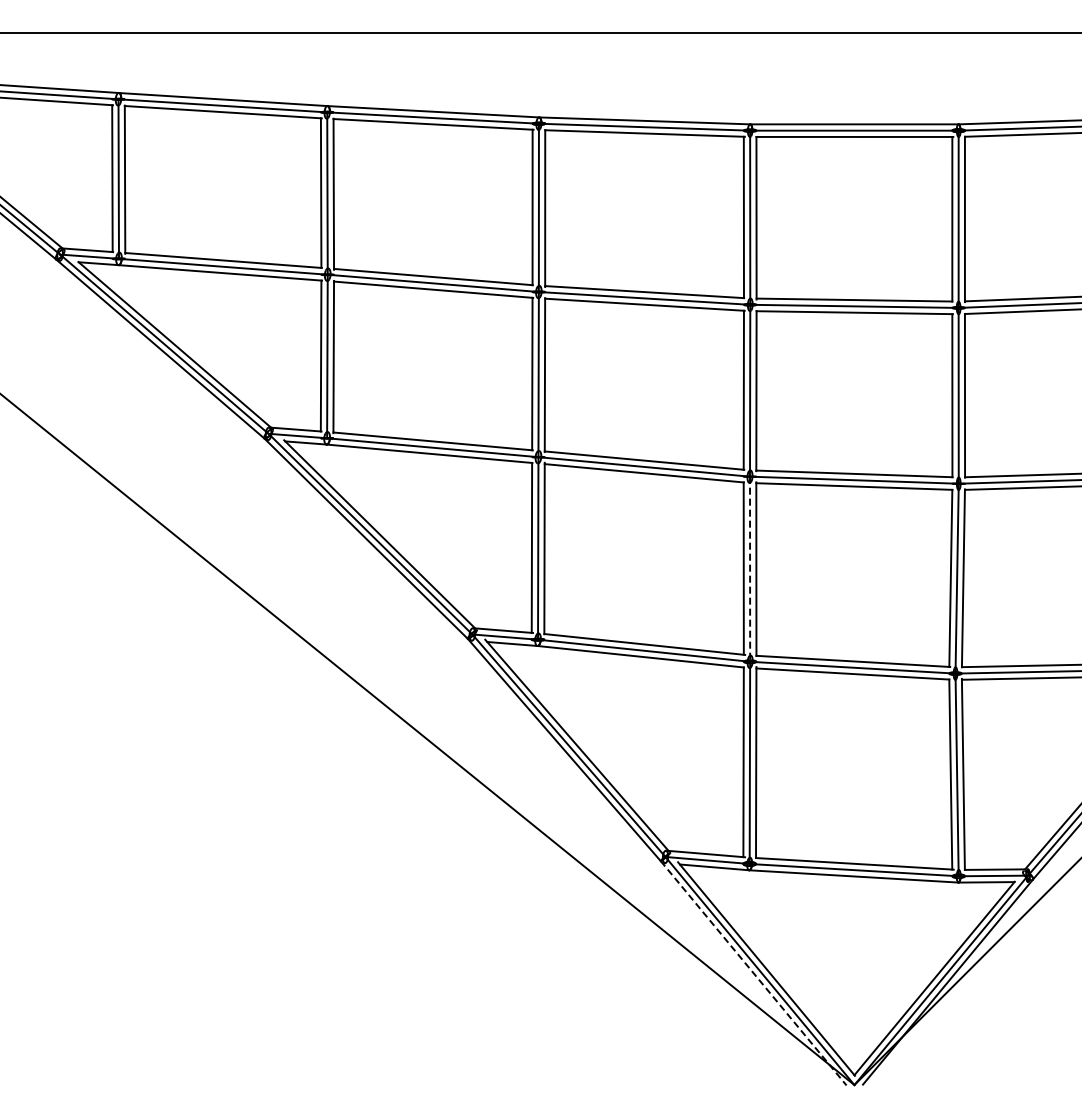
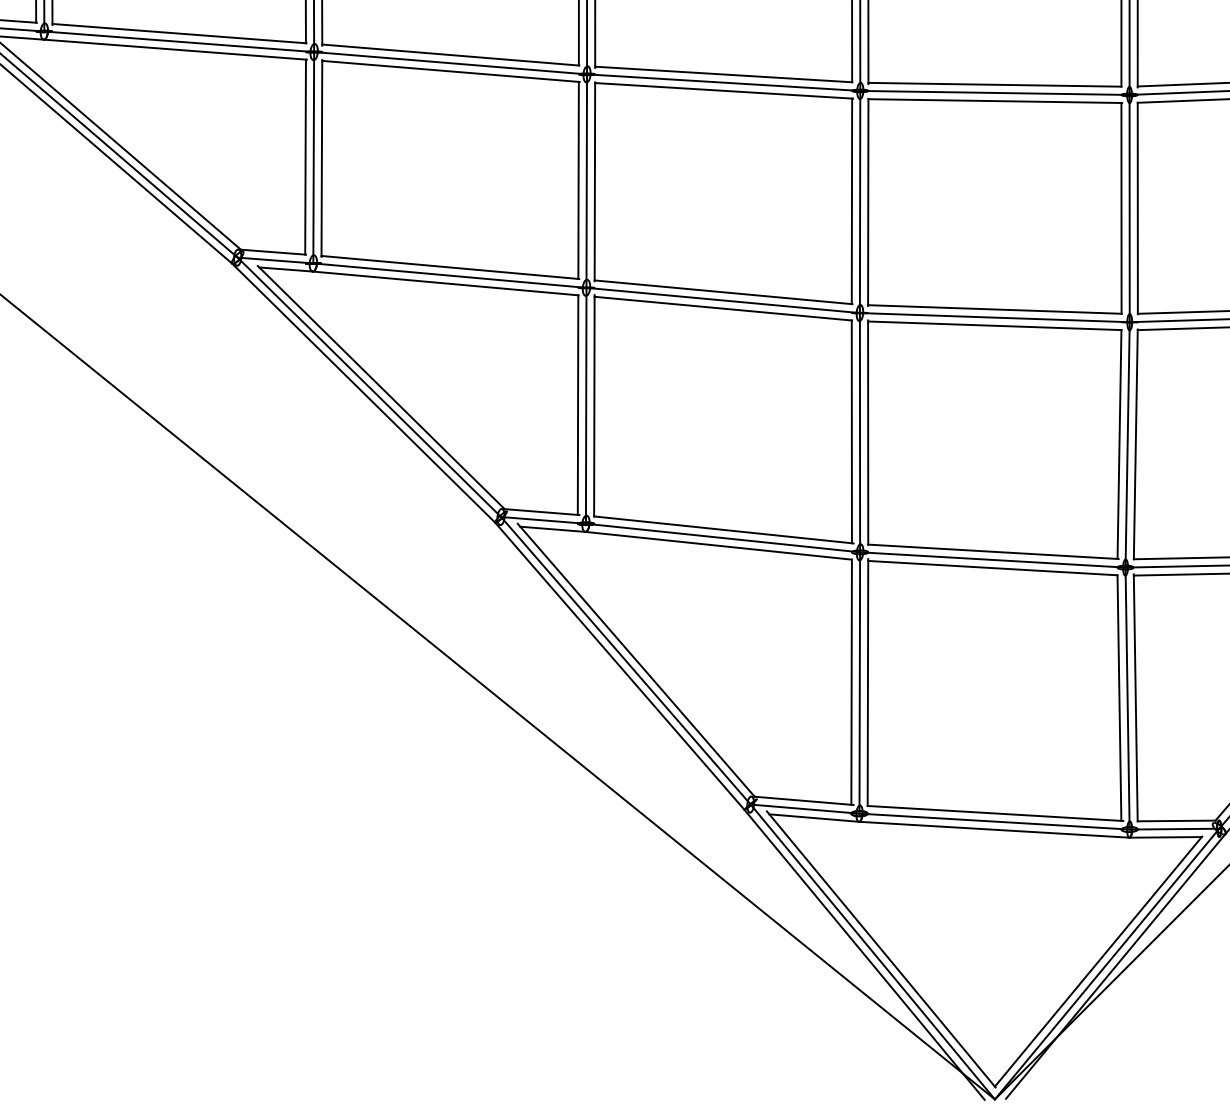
line: (750, 569) -> (860, 433), dashed -> solid
line: (753, 973) -> (864, 955), dashed -> solid

